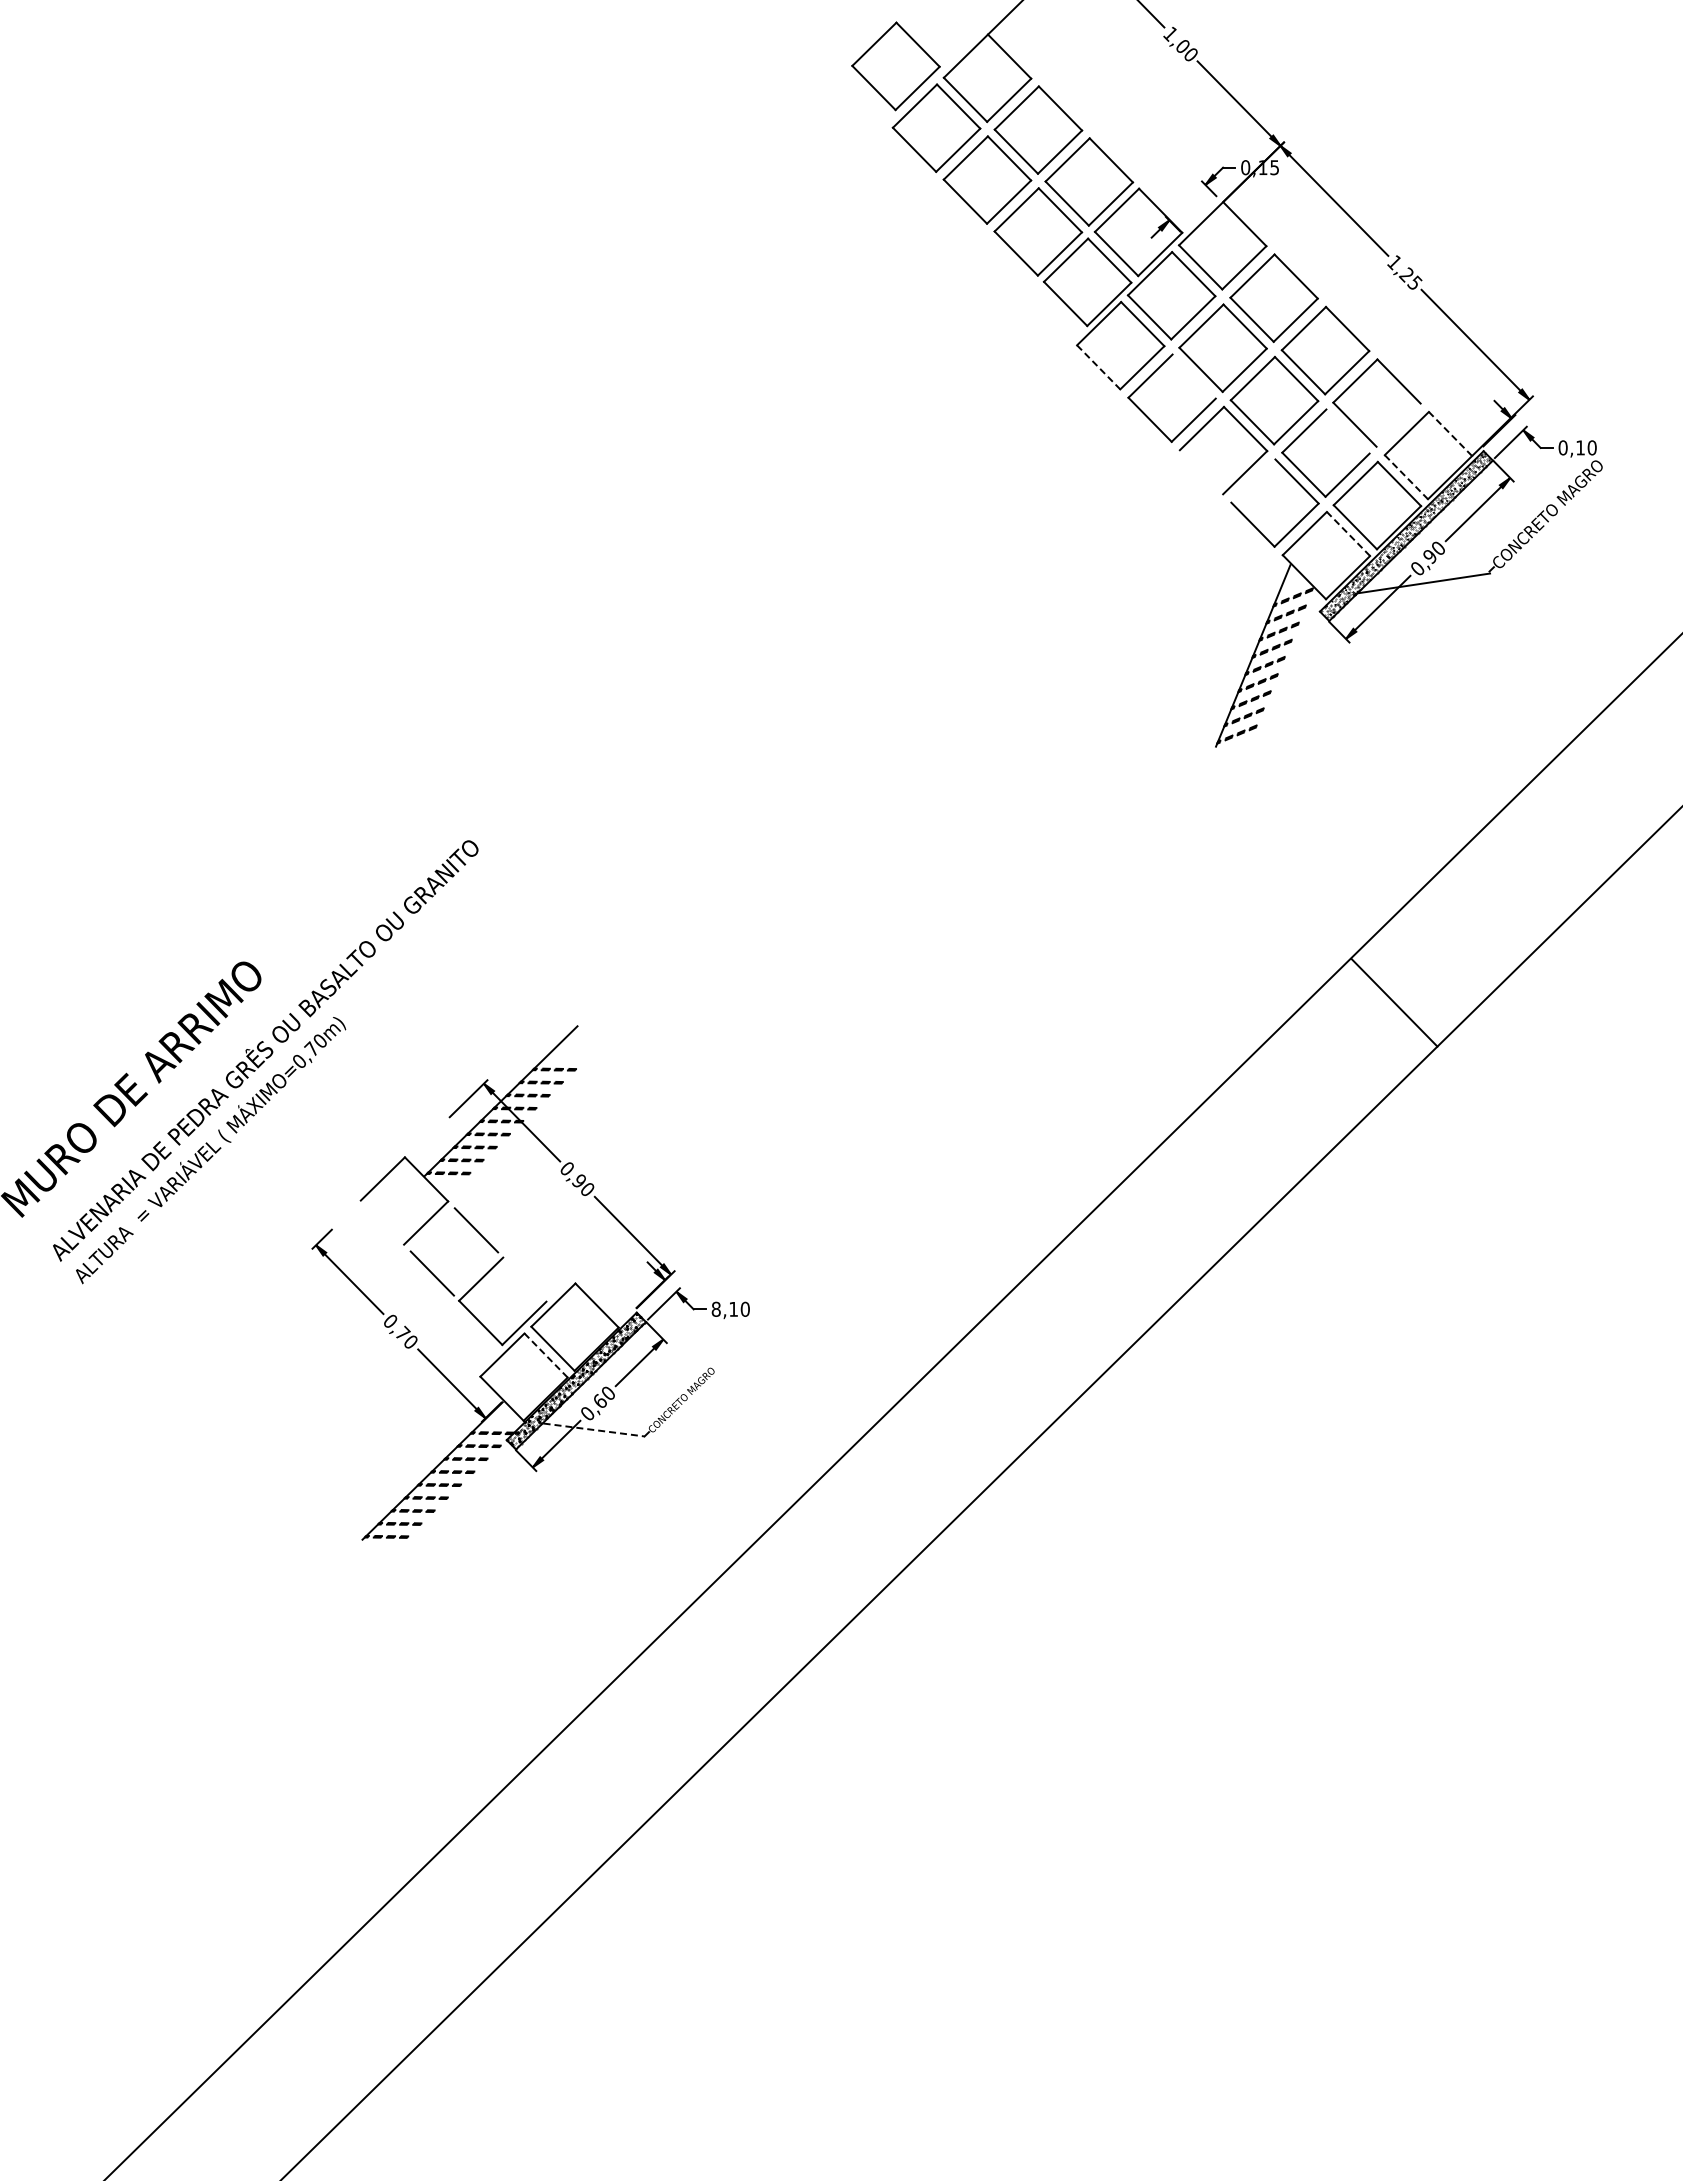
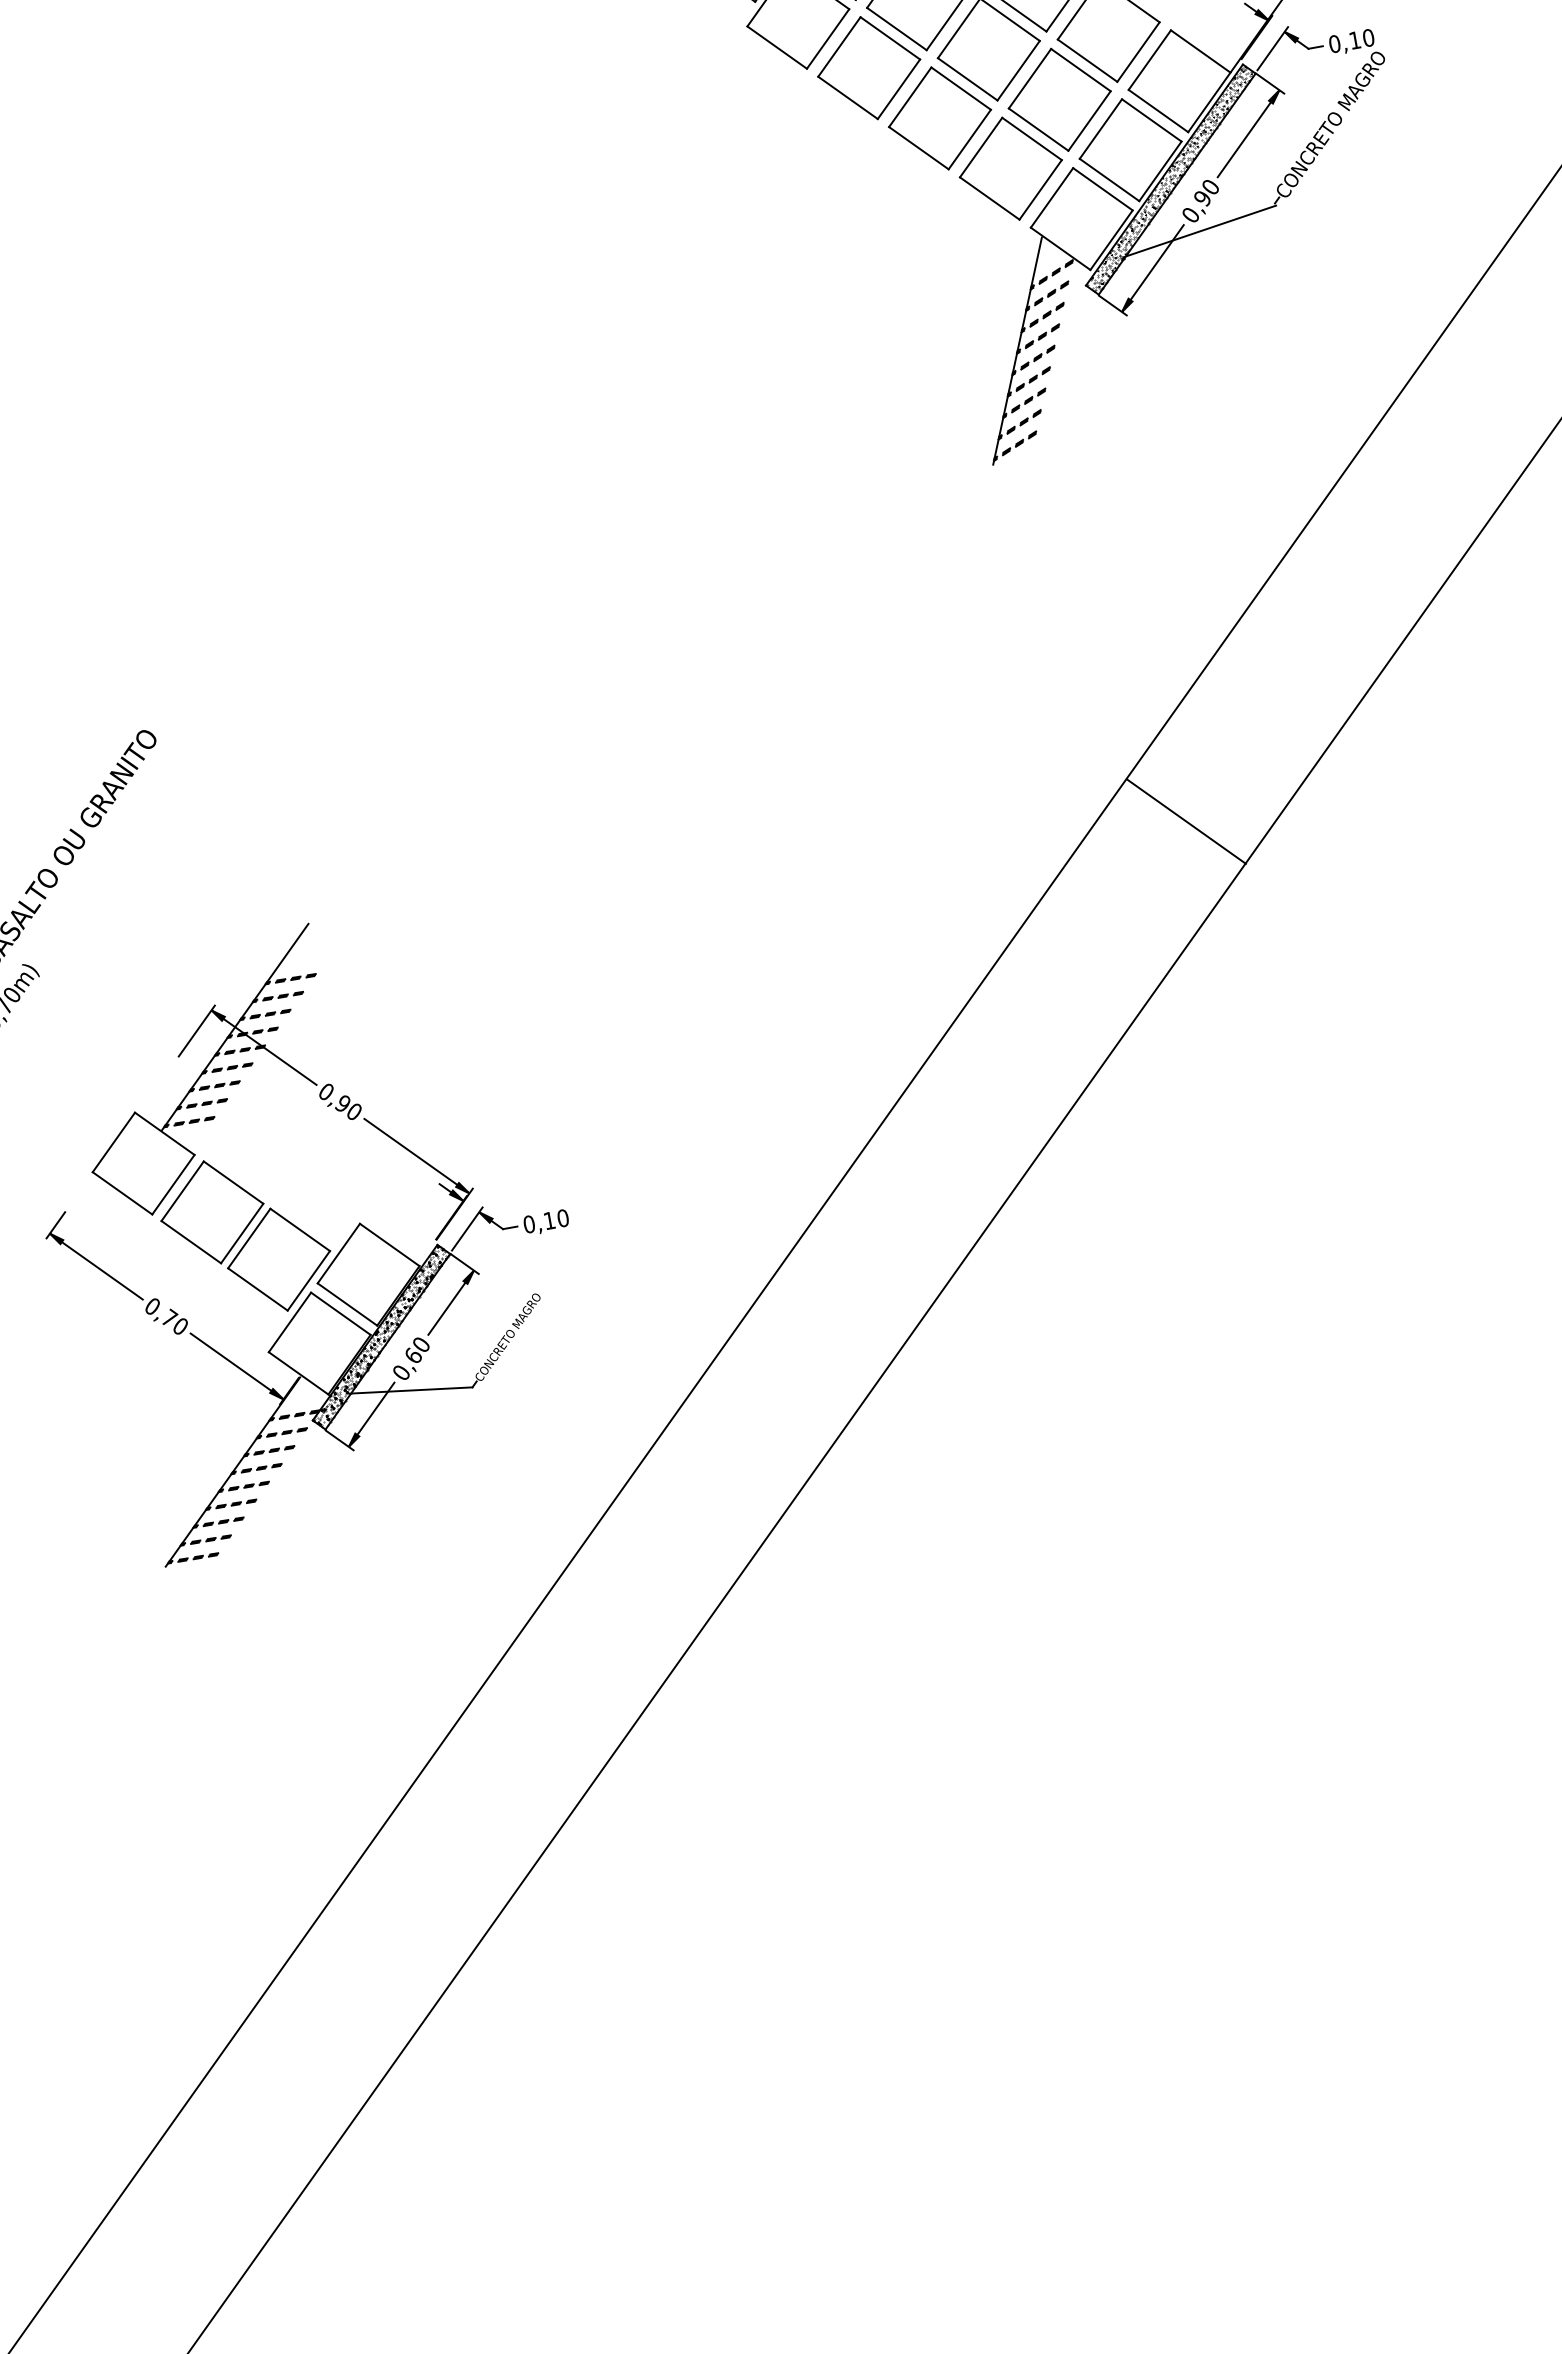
line: (1098, 367) -> (777, 47), dashed -> solid
line: (1193, 376) -> (889, 38), added
line: (1398, 424) -> (1138, 51), added
line: (1347, 431) -> (1080, 70), added
line: (1450, 434) -> (1200, 52), dashed -> solid
line: (1201, 472) -> (918, 148), added
line: (1406, 477) -> (1158, 111), dashed -> solid
line: (1253, 480) -> (981, 146), added
line: (1348, 534) -> (1103, 189), dashed -> solid
line: (1394, 1002) -> (1186, 821), moved
line: (382, 1222) -> (122, 1193), added
line: (432, 1229) -> (182, 1190), added
line: (475, 1273) -> (241, 1233), added
line: (524, 1279) -> (299, 1229), added
text: (715, 1309) -> (528, 1224), 8,10 -> 0,10
line: (546, 1355) -> (341, 1313), dashed -> solid
line: (594, 1430) -> (412, 1390), dashed -> solid

